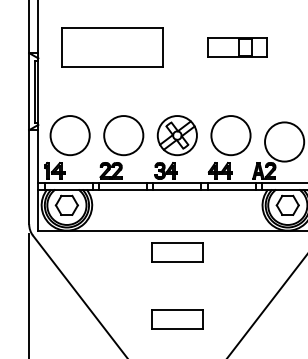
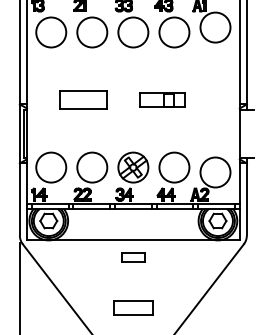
part: (112, 46) -> (83, 99), size x0.6
part: (237, 46) -> (162, 99), moved
part: (177, 252) -> (133, 257), size x0.6

